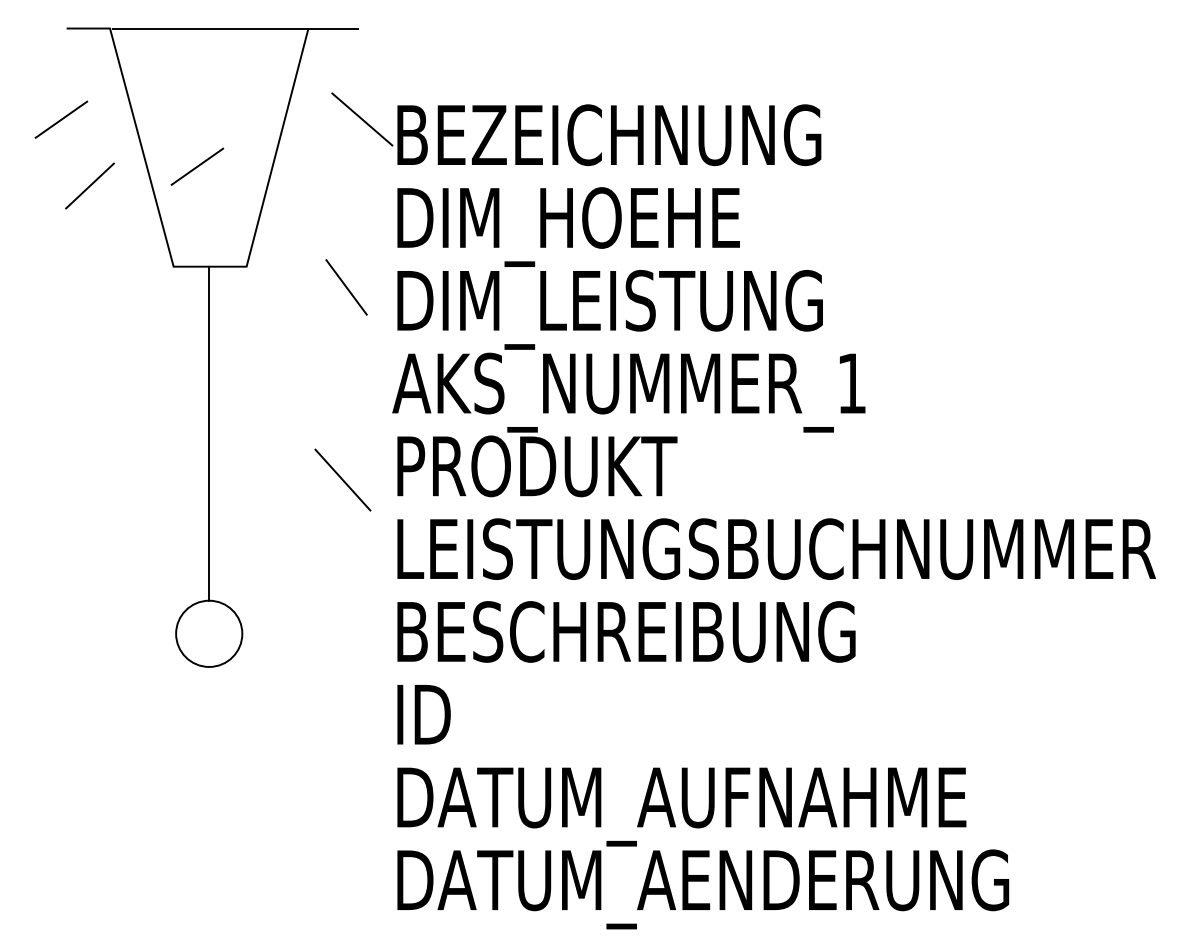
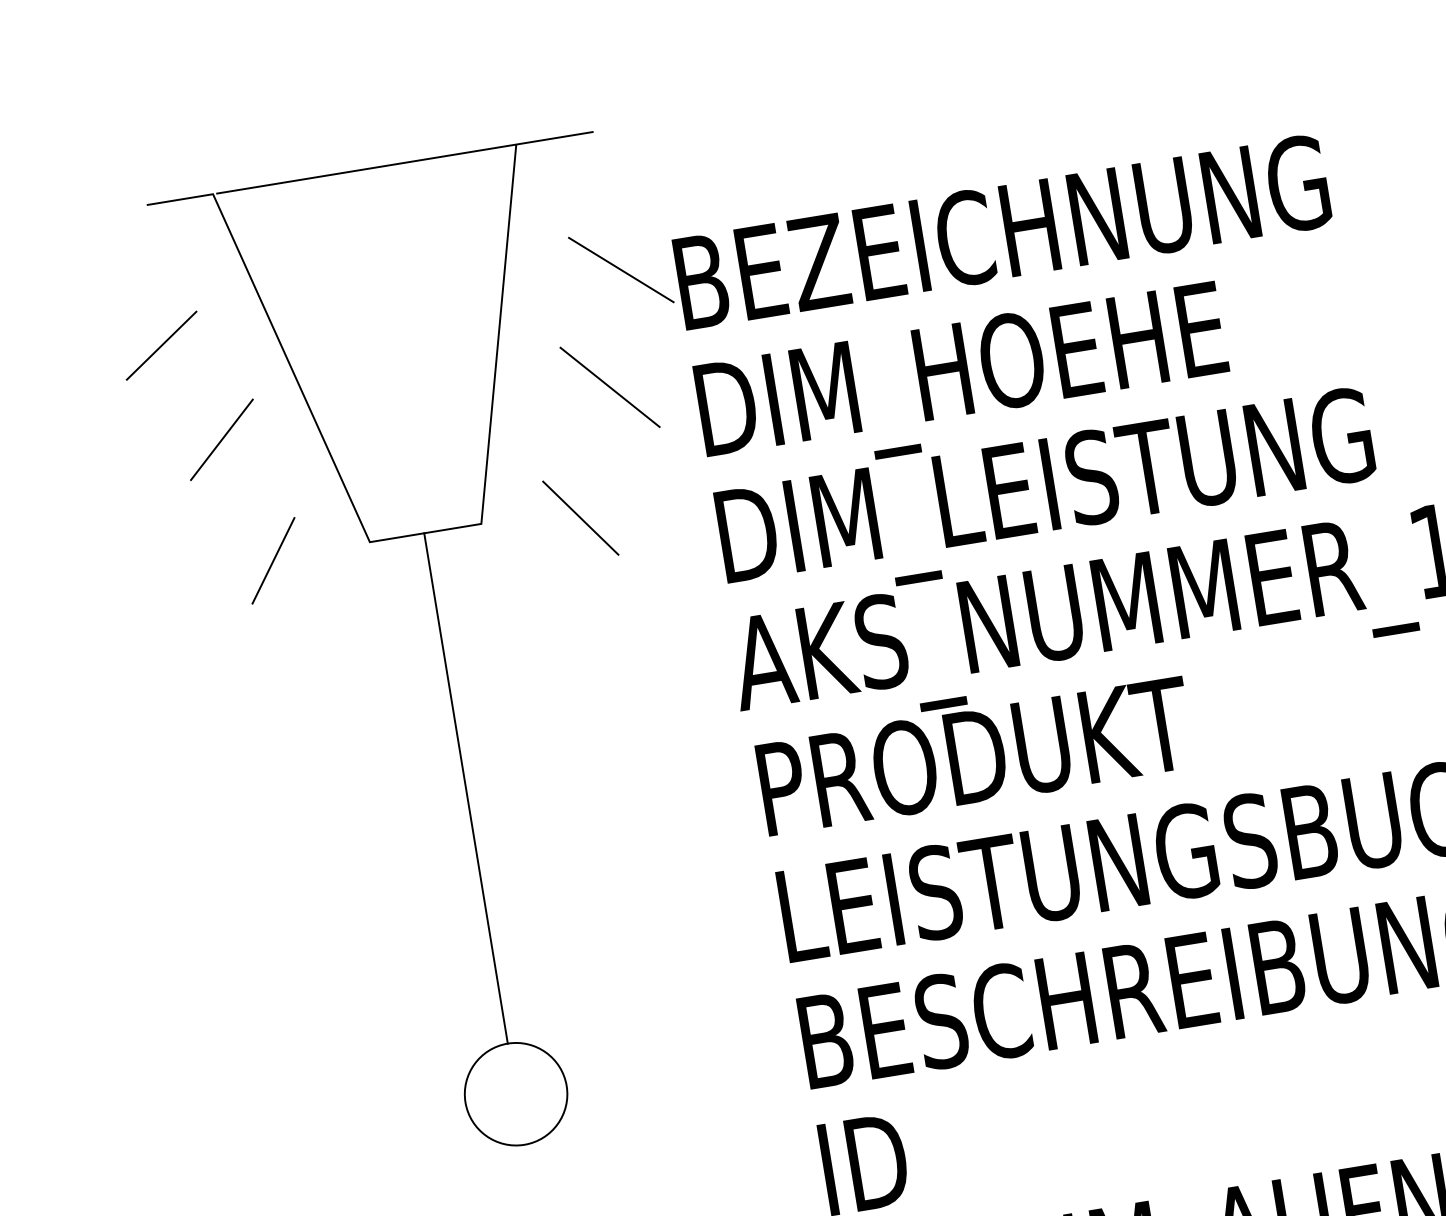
line: (197, 166) -> (381, 383), removed
line: (110, 268) -> (273, 560), added
line: (346, 287) -> (580, 518), moved
line: (342, 479) -> (609, 386), moved

